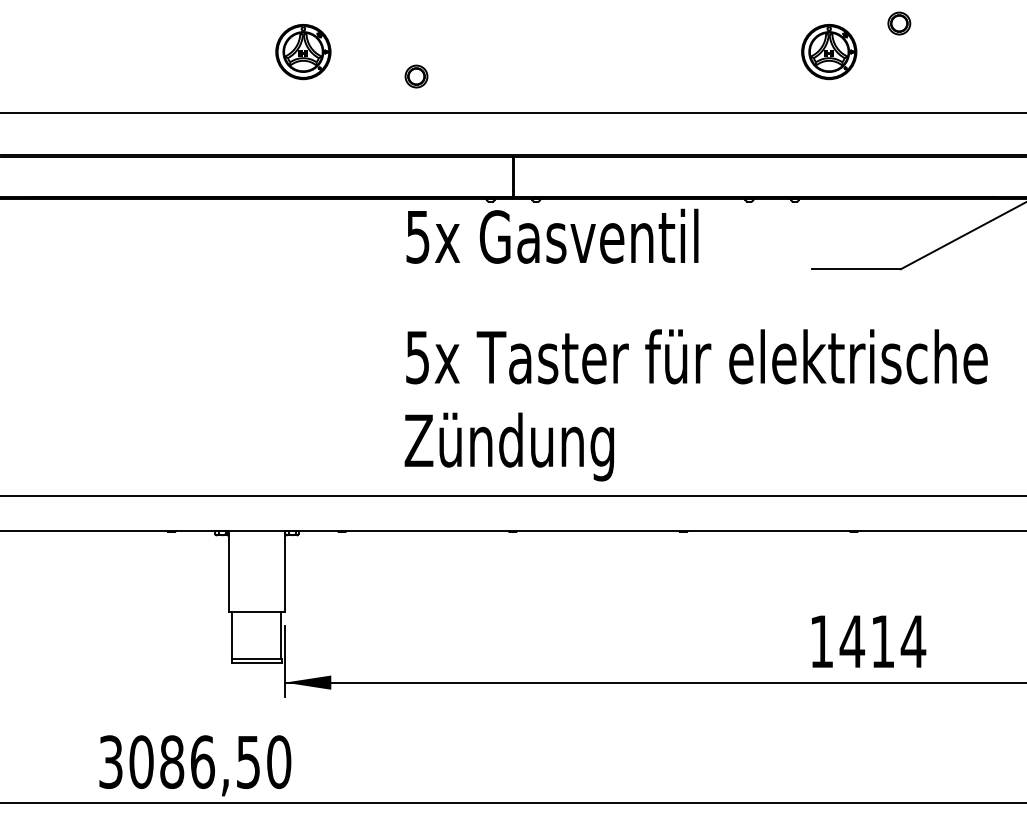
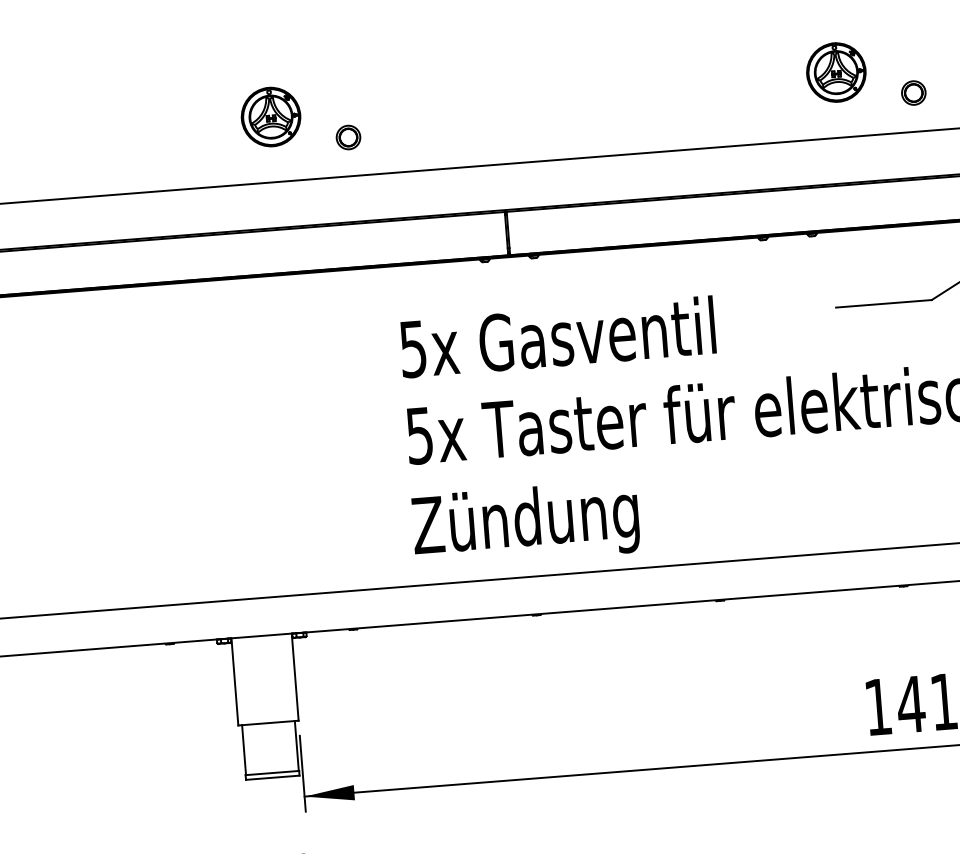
part: (899, 23) -> (913, 92), moved
part: (416, 76) -> (348, 137), moved
text: (552, 235) -> (557, 336), moved

